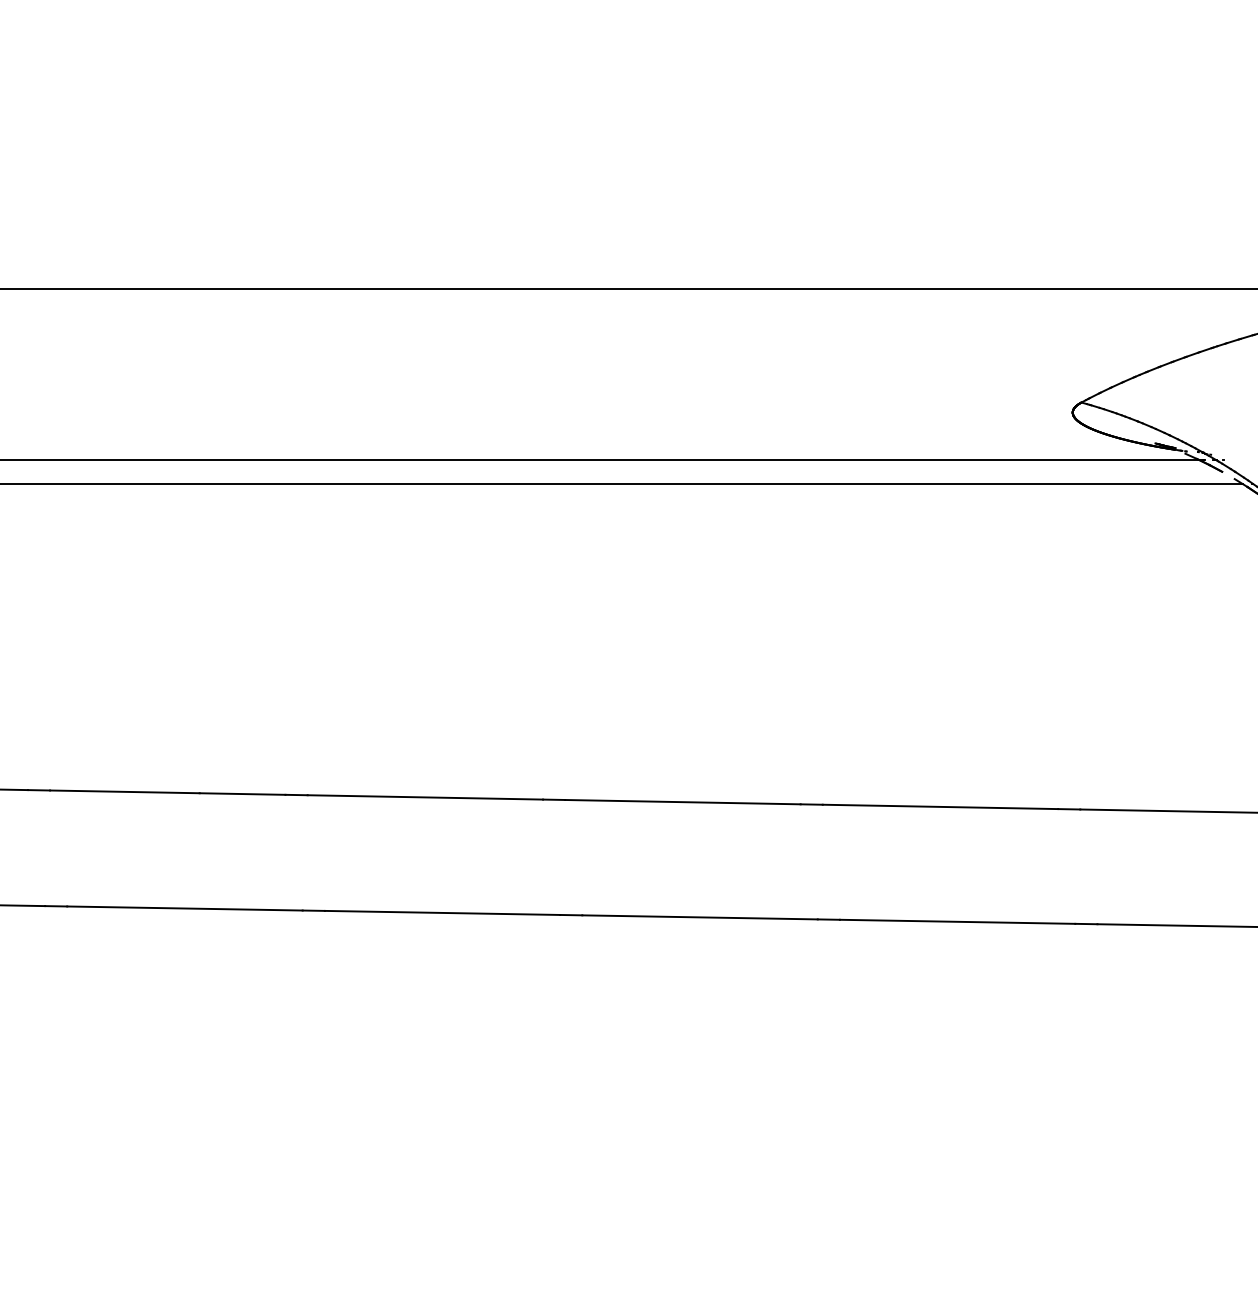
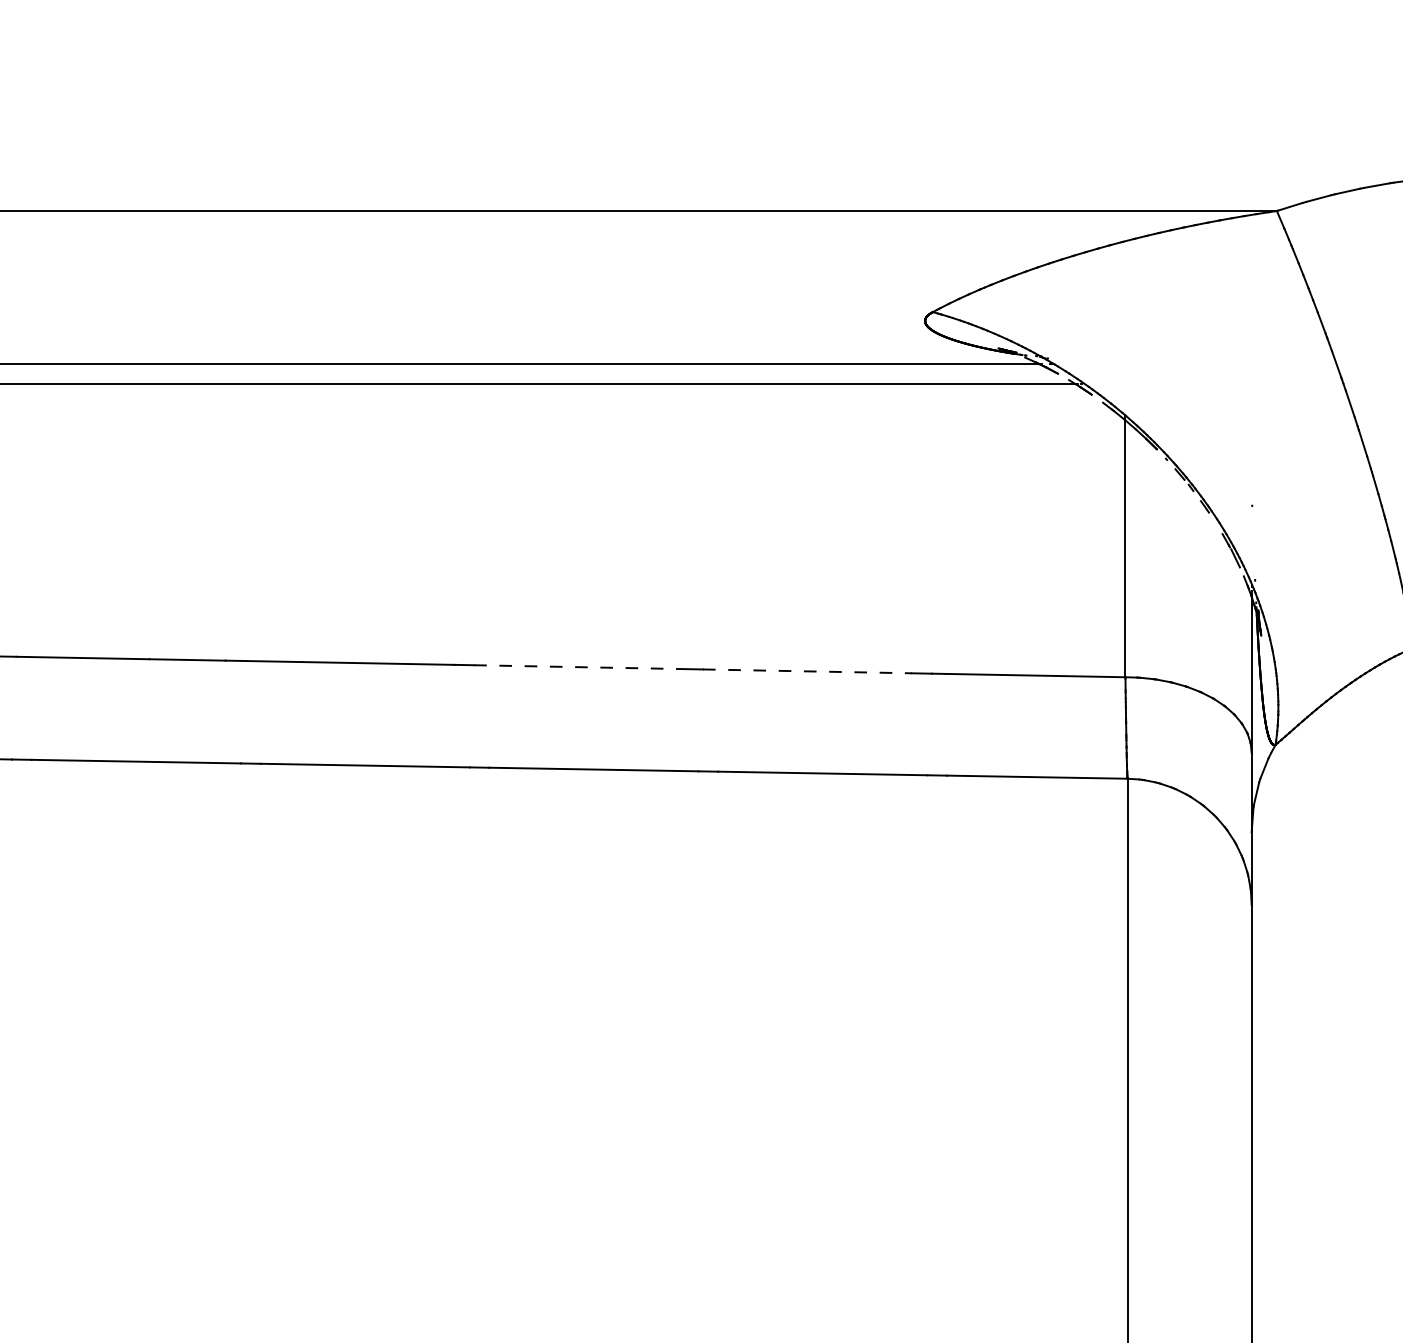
line: (682, 802) -> (578, 667), solid -> dashed
line: (940, 807) -> (807, 671), solid -> dashed

